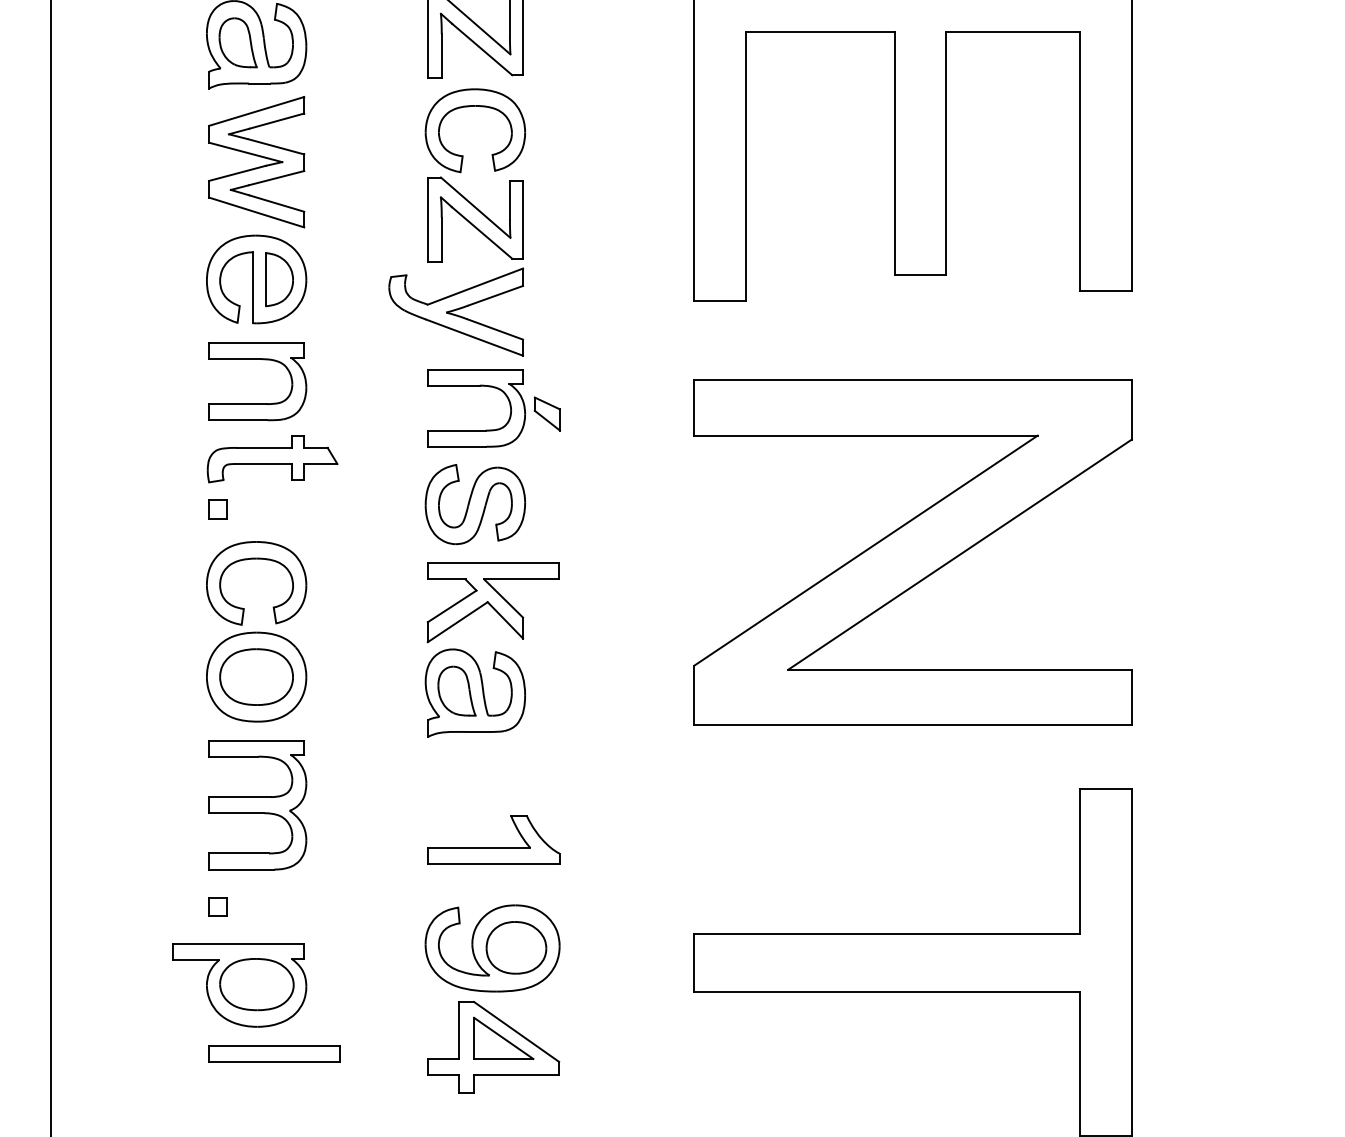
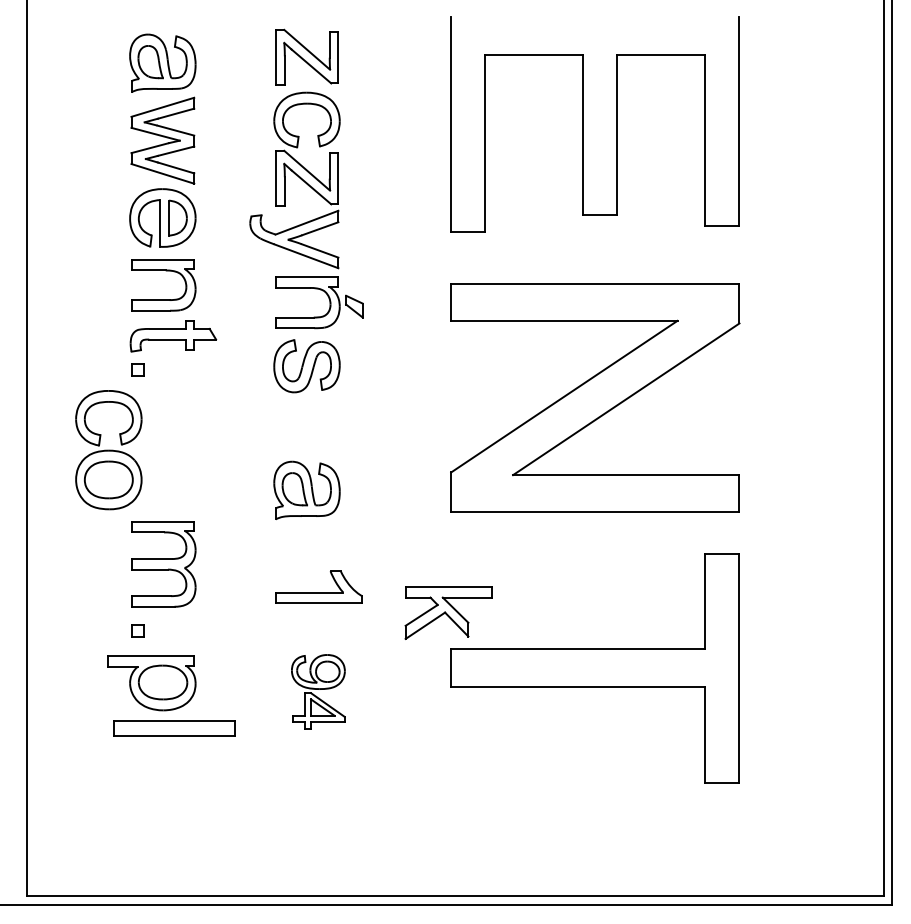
part: (492, 602) -> (448, 612), moved
part: (256, 632) -> (108, 450), moved
part: (492, 998) -> (318, 691), size x0.6
part: (274, 1054) -> (174, 728), size x1.4

